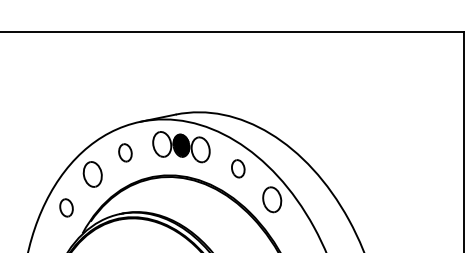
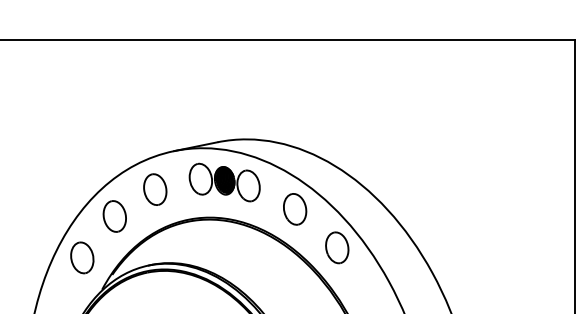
part: (125, 152) -> (155, 189), size x1.43
part: (238, 168) -> (295, 209), size x1.43
part: (66, 207) -> (82, 257), size x1.43

